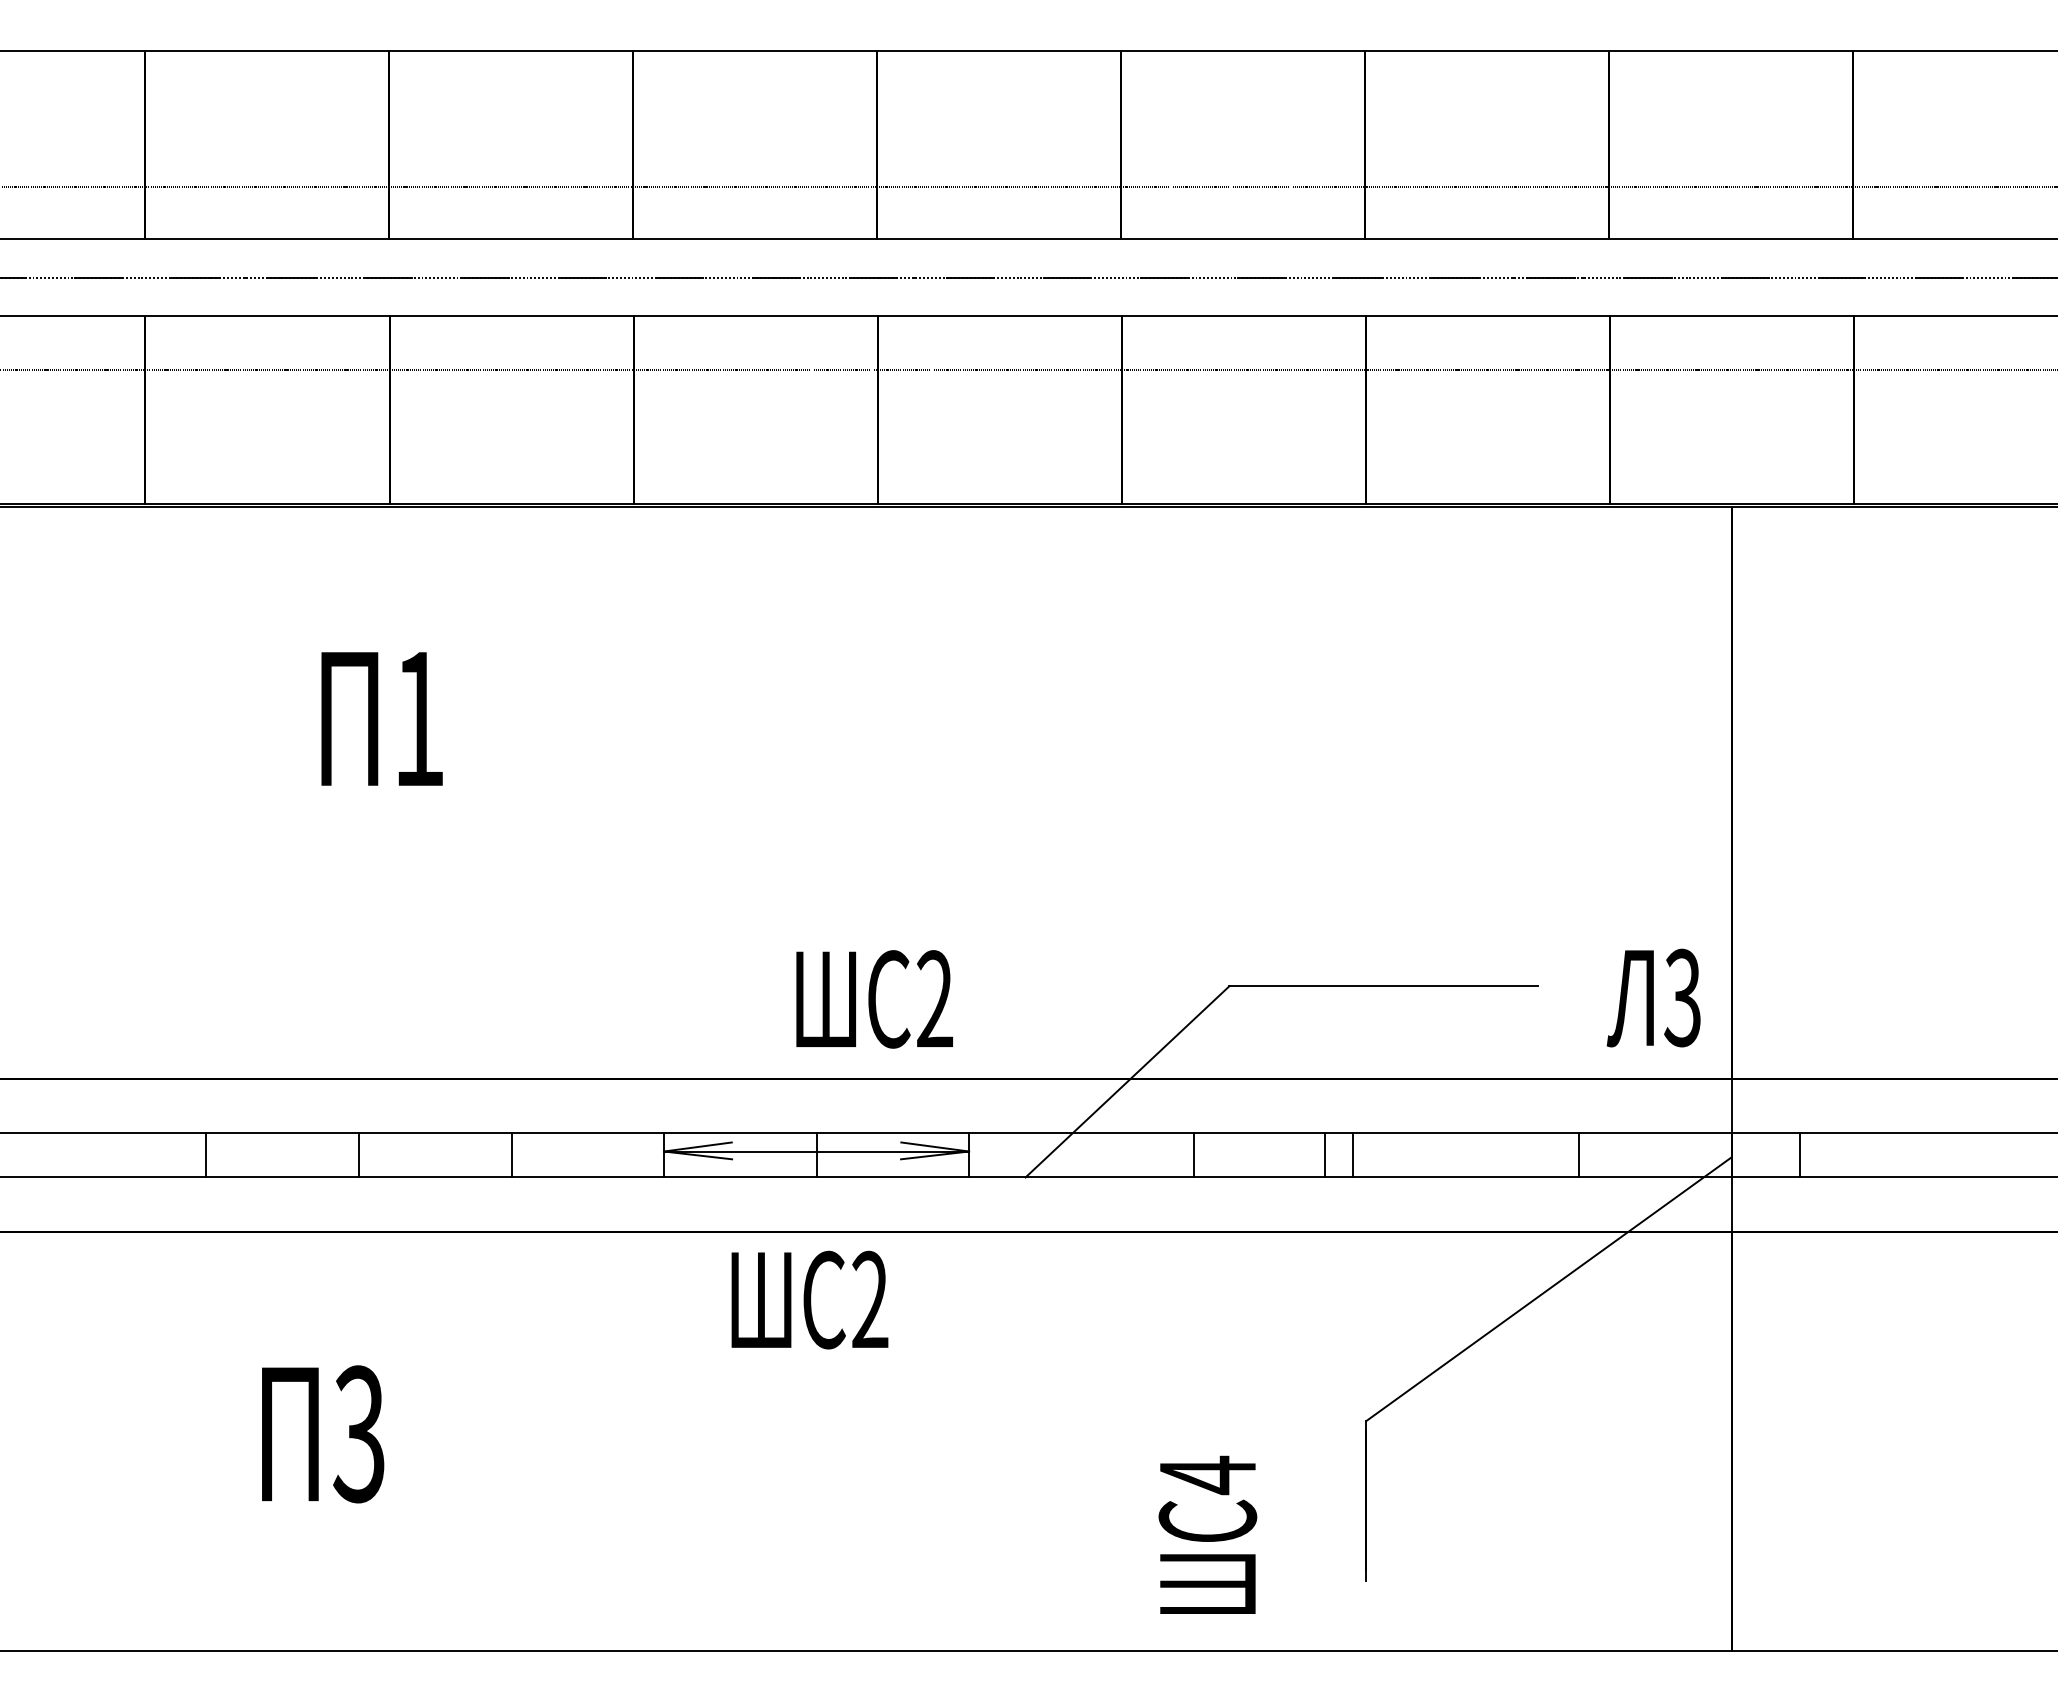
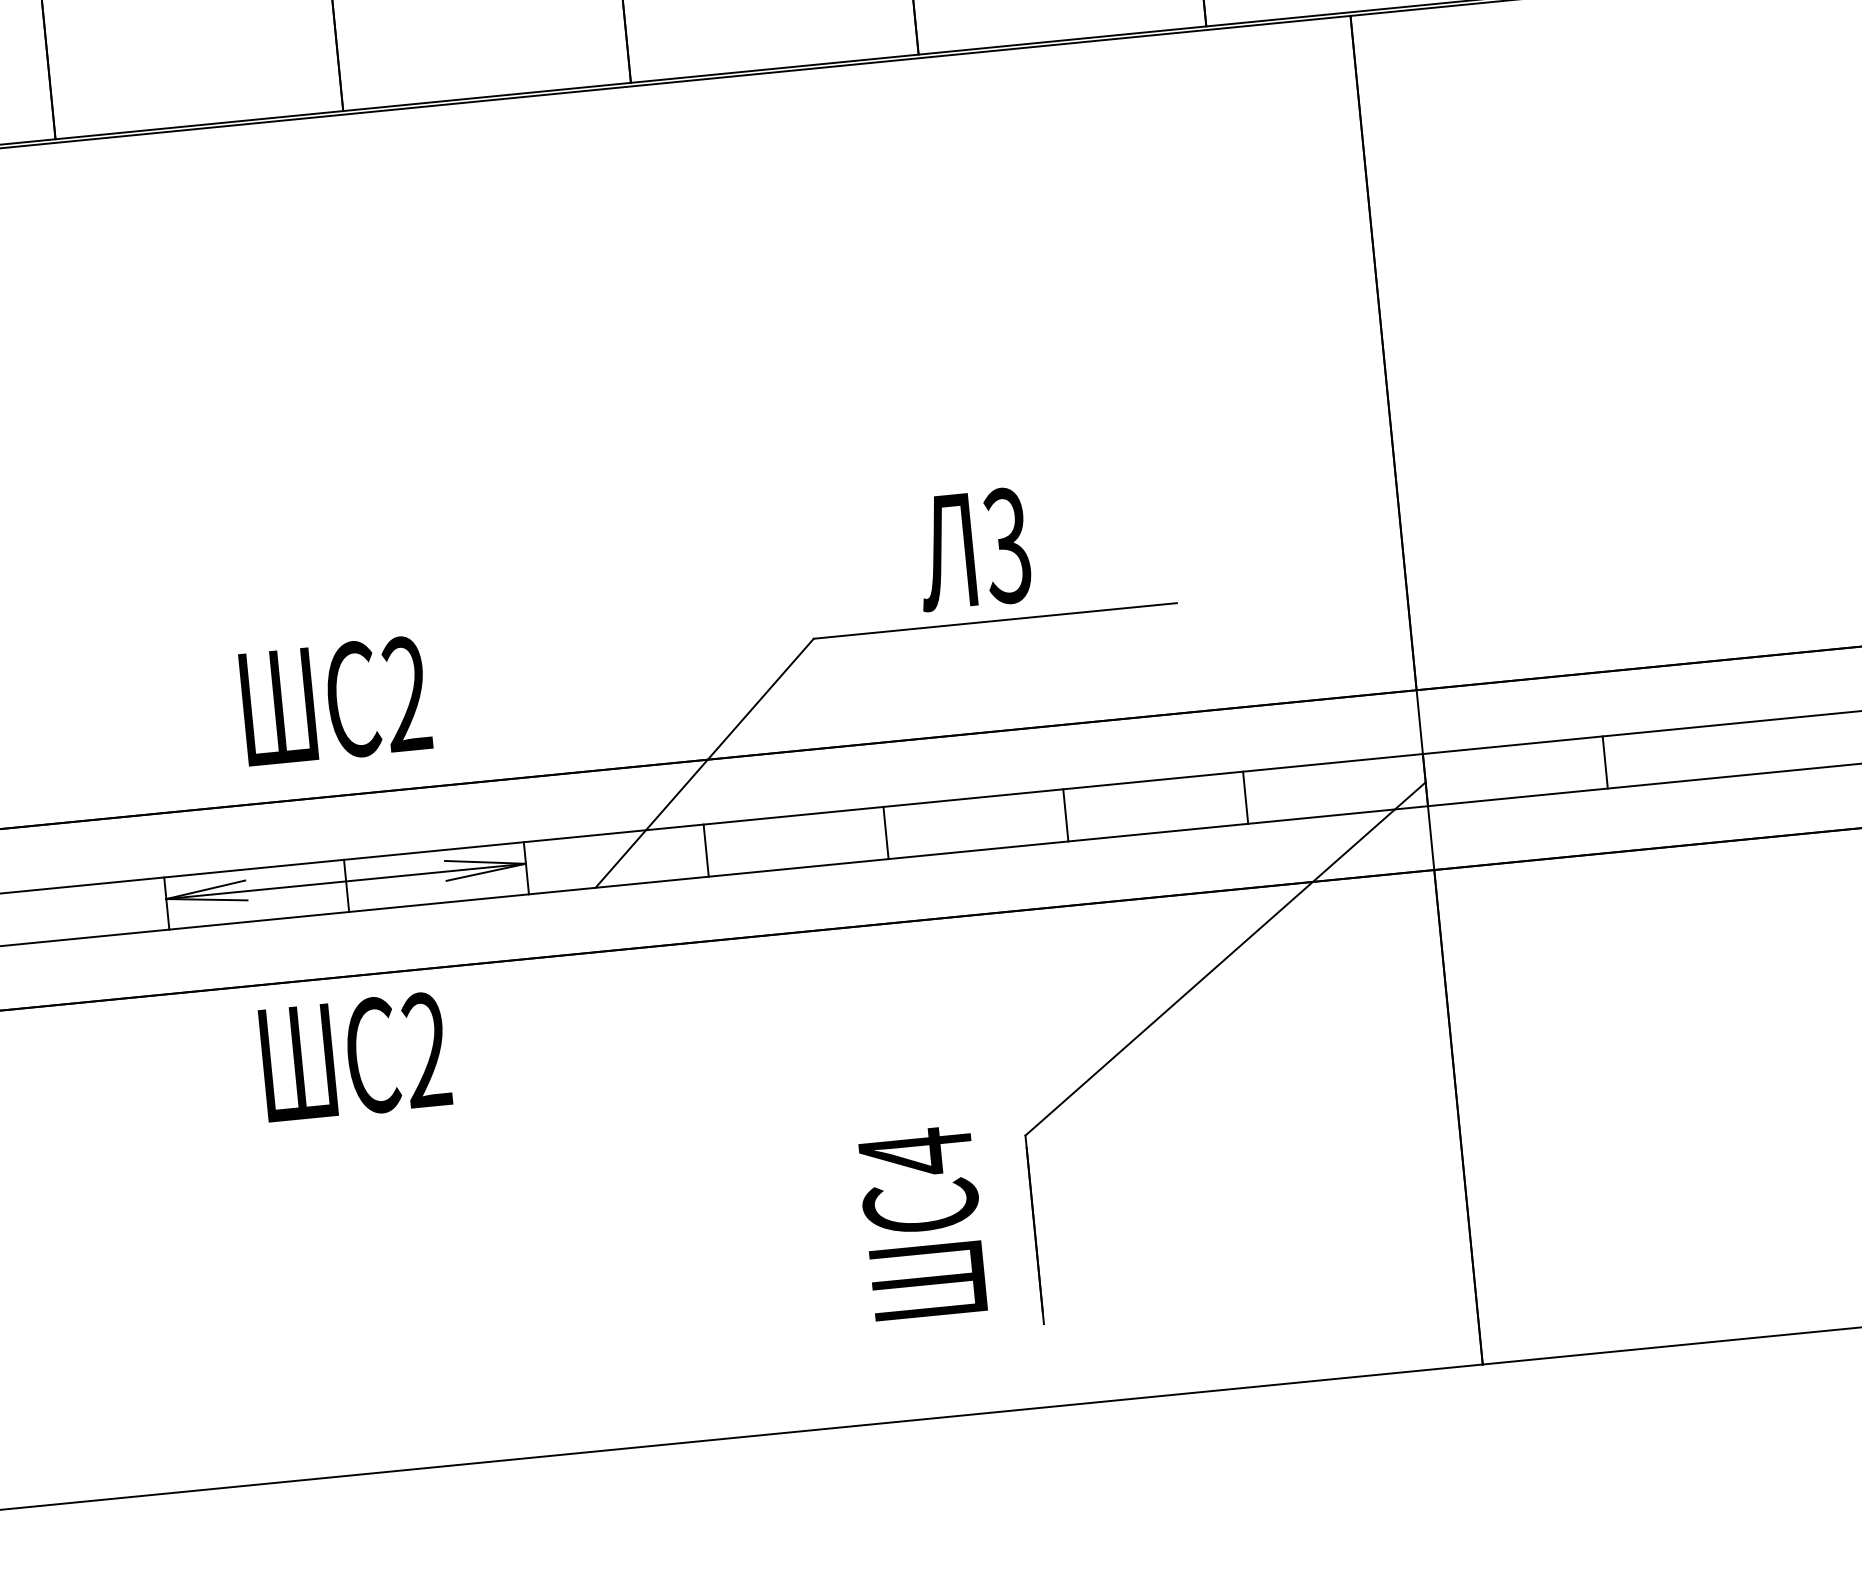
text: (1653, 997) -> (972, 548), moved
text: (874, 999) -> (335, 701), moved
line: (1193, 1155) -> (706, 850), moved
line: (1324, 1155) -> (1065, 815), moved
line: (1353, 1155) -> (886, 833), moved
line: (1800, 1155) -> (1605, 762), moved
text: (1207, 1534) -> (922, 1222), moved

